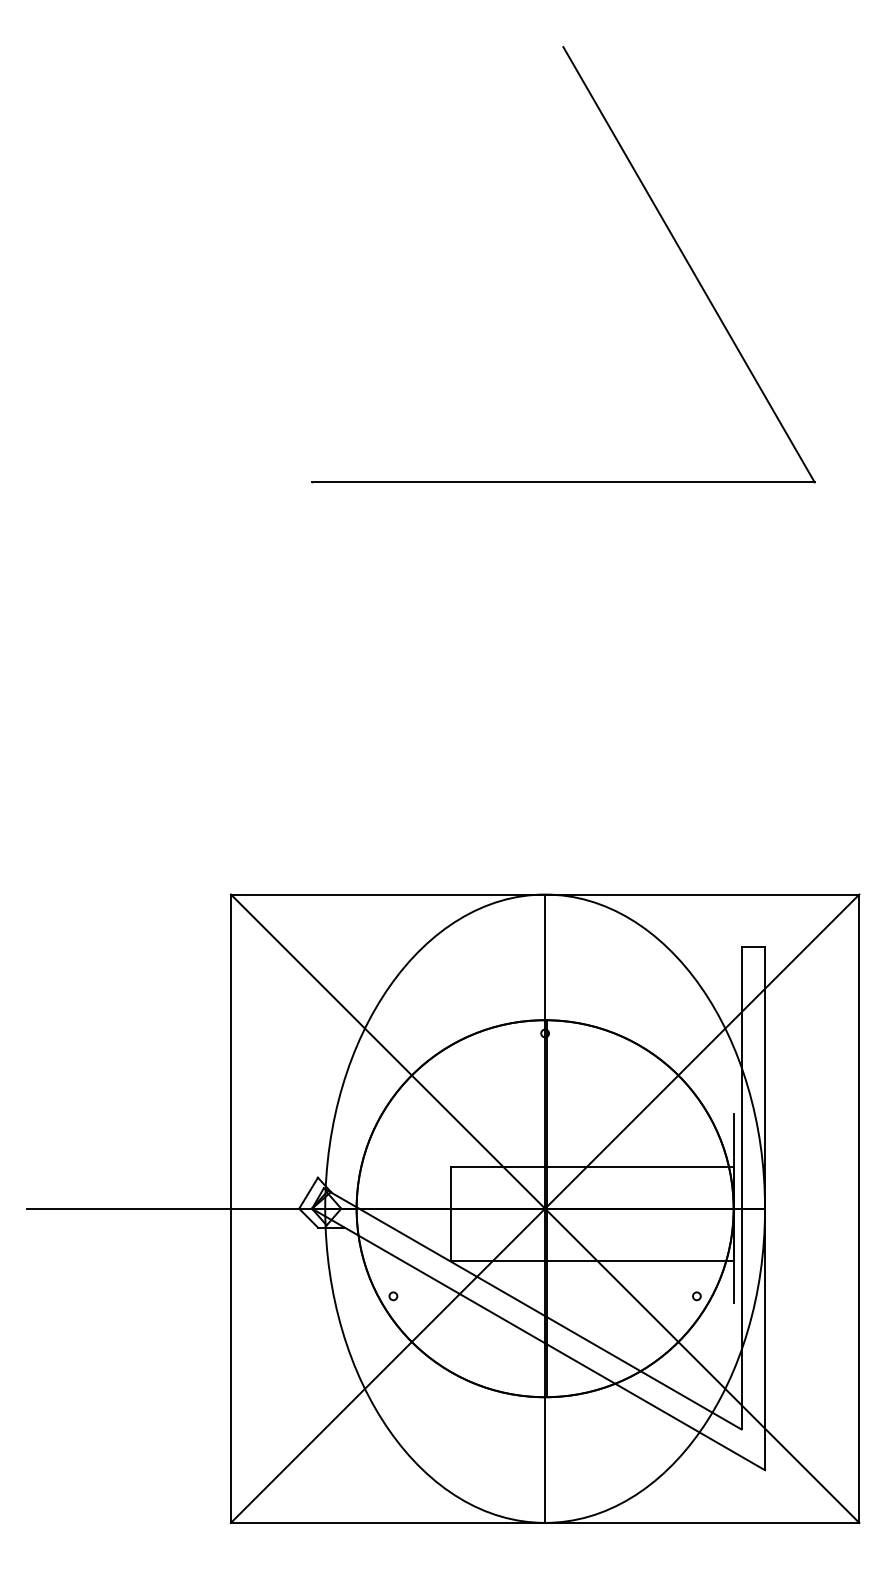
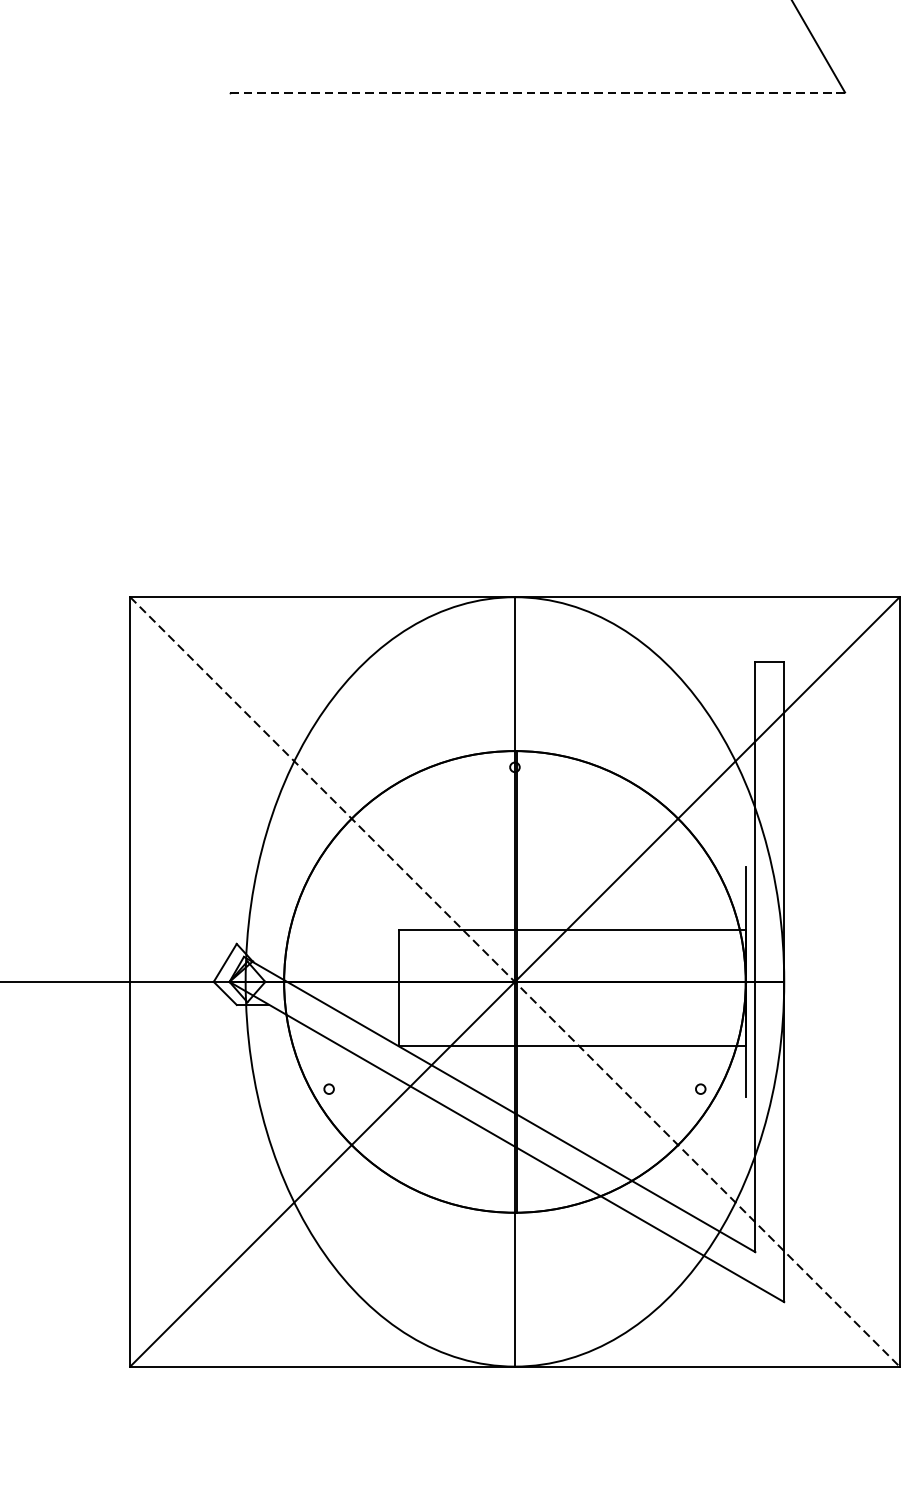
line: (562, 482) -> (536, 92), solid -> dashed
line: (545, 1209) -> (515, 982), solid -> dashed

